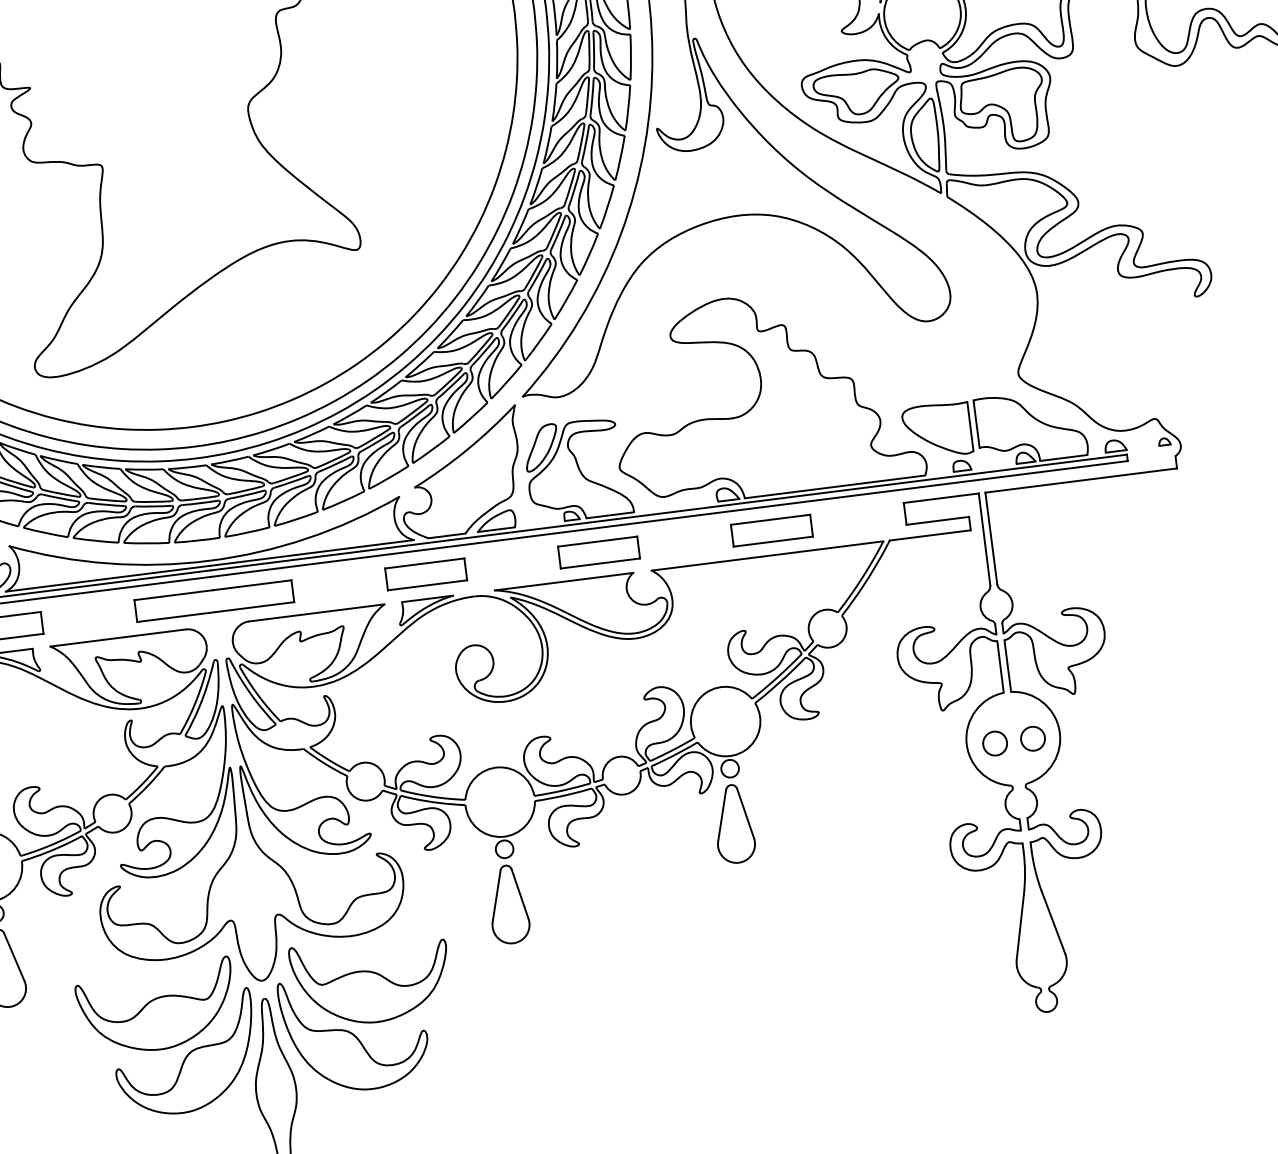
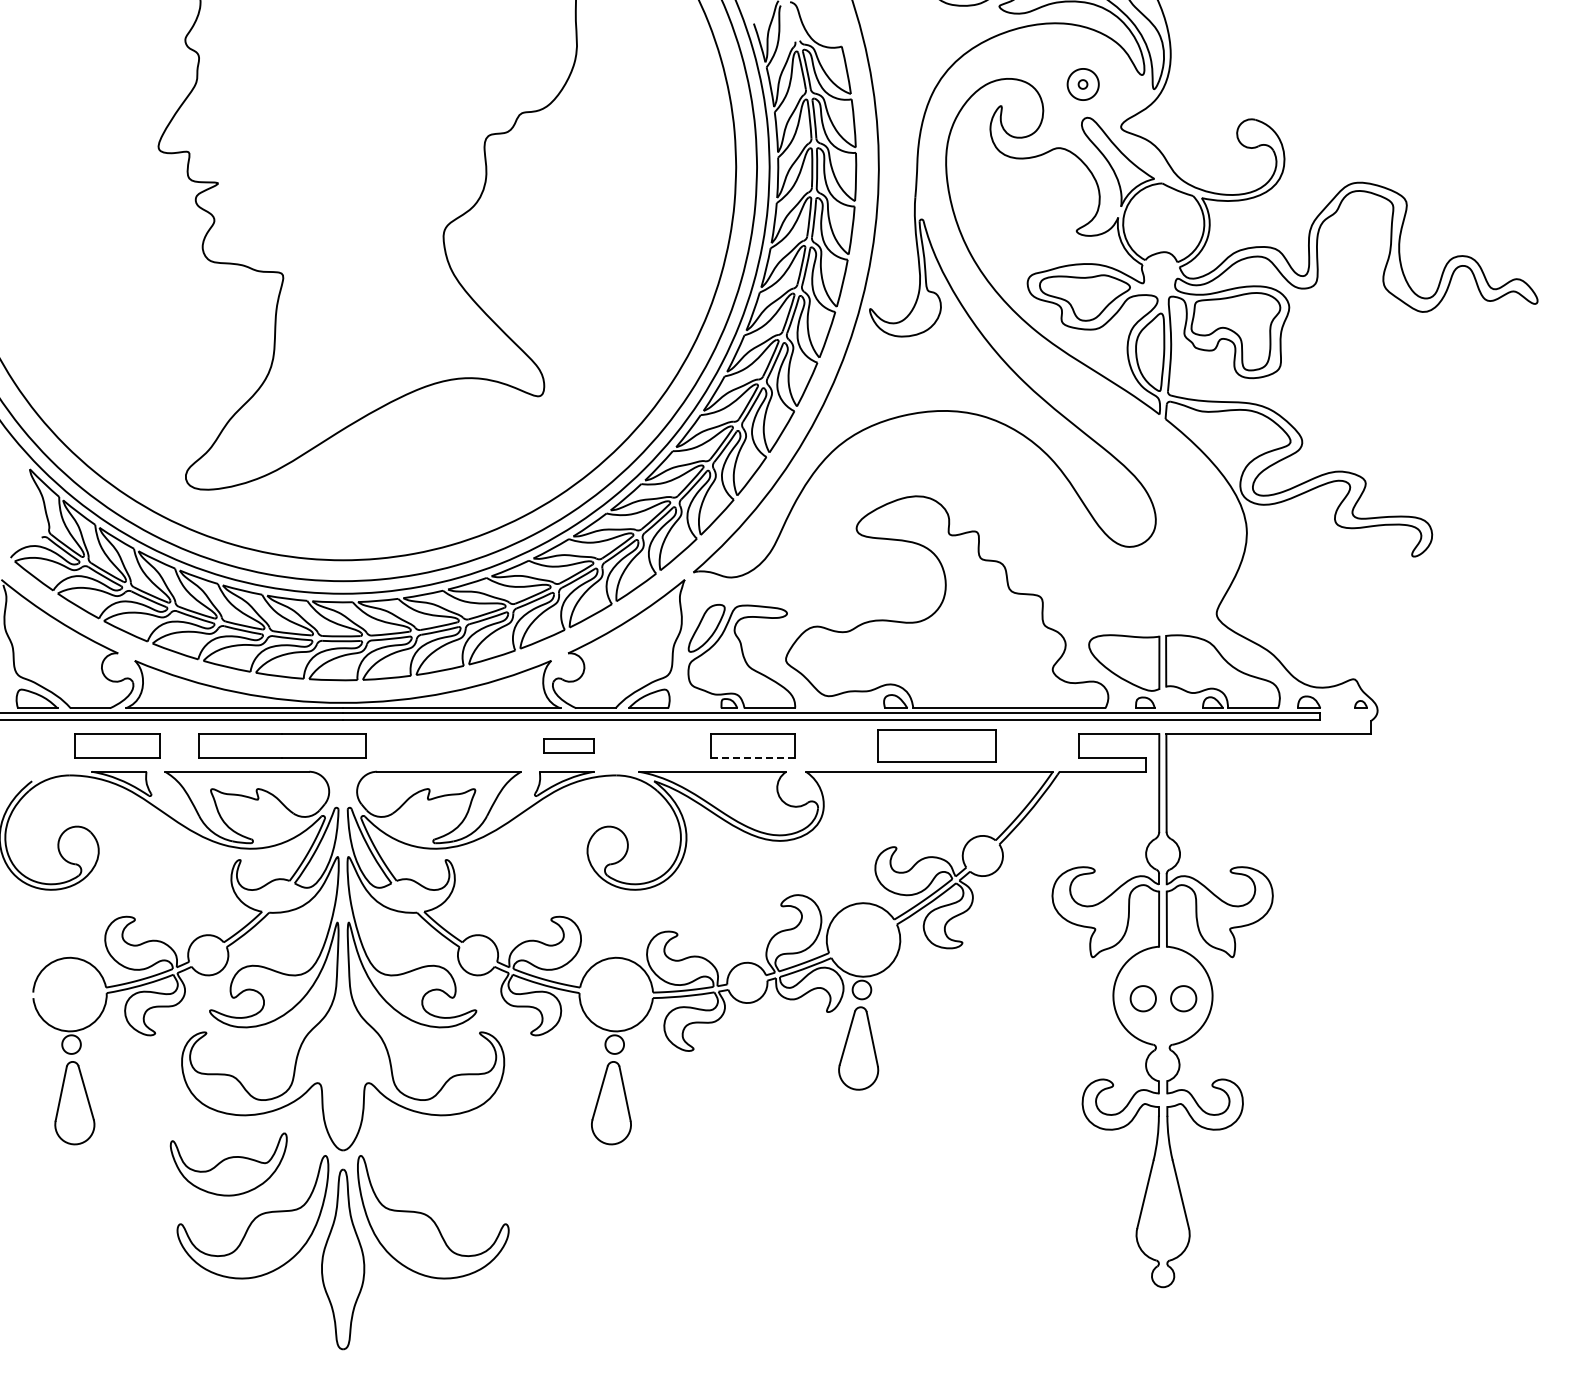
part: (772, 530) -> (937, 745), size x1.4
line: (599, 563) -> (752, 757), solid -> dashed
part: (425, 574) -> (568, 745), size x0.6
part: (214, 600) -> (282, 745), moved
part: (371, 980) -> (457, 1164), removed
part: (156, 1007) -> (228, 1164), size x0.7

